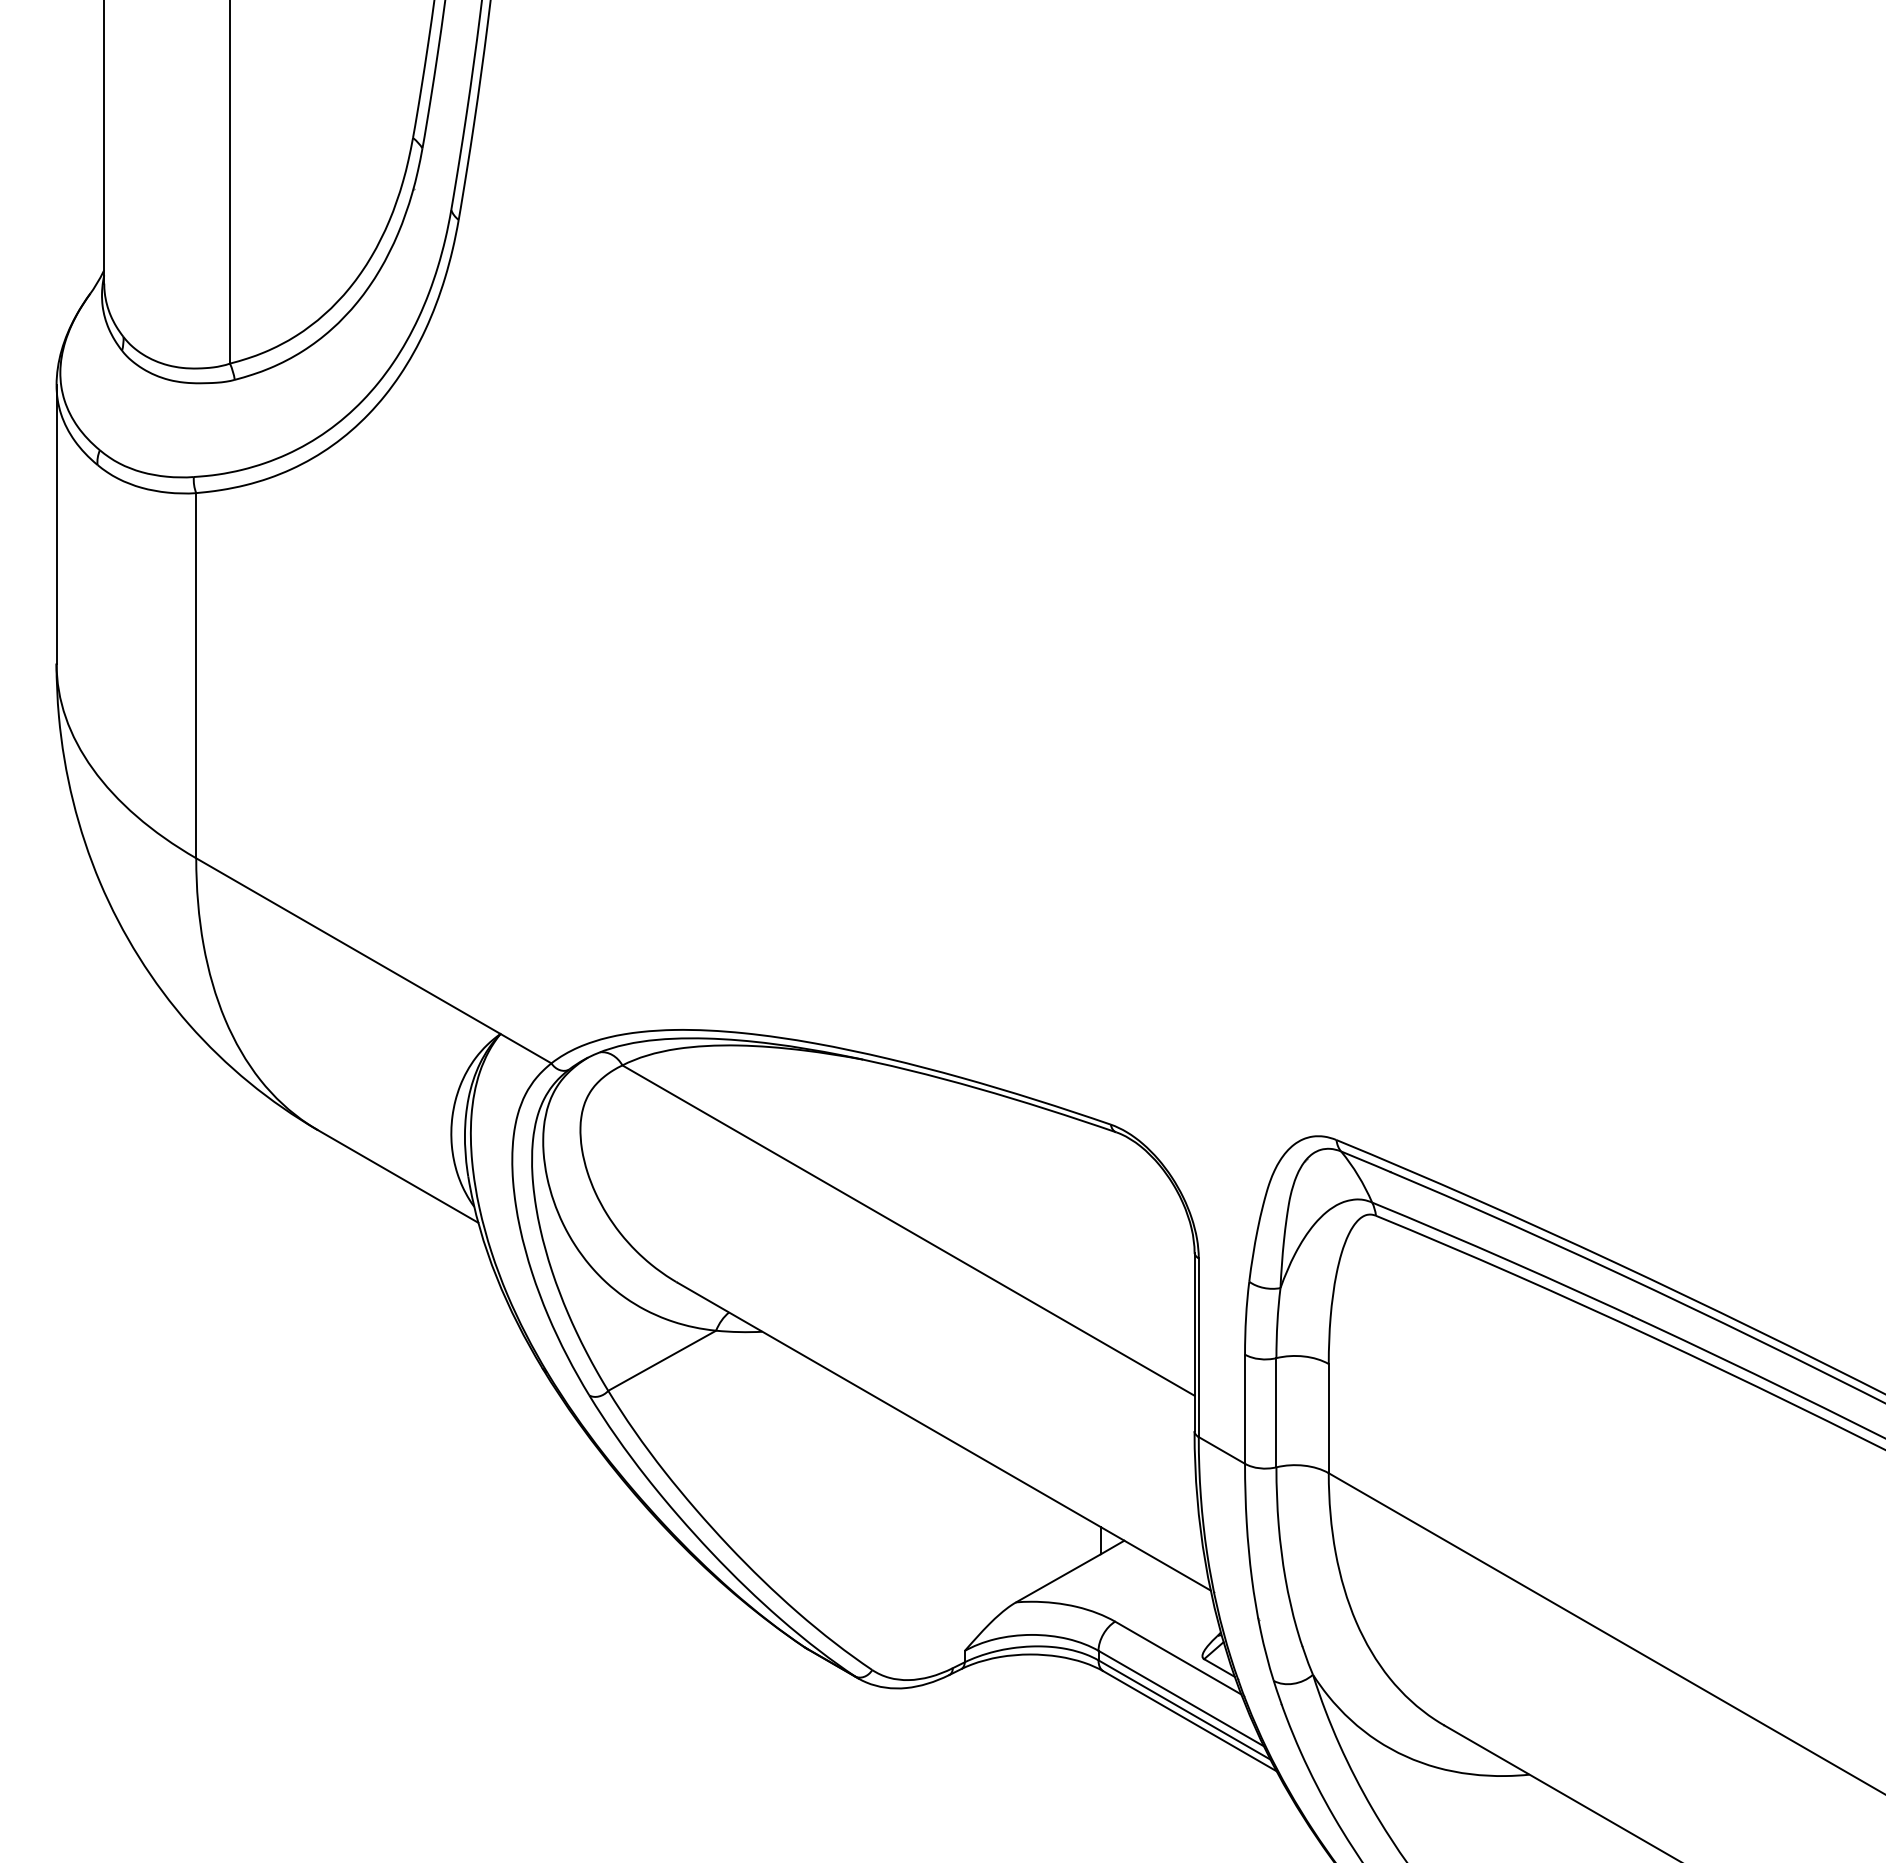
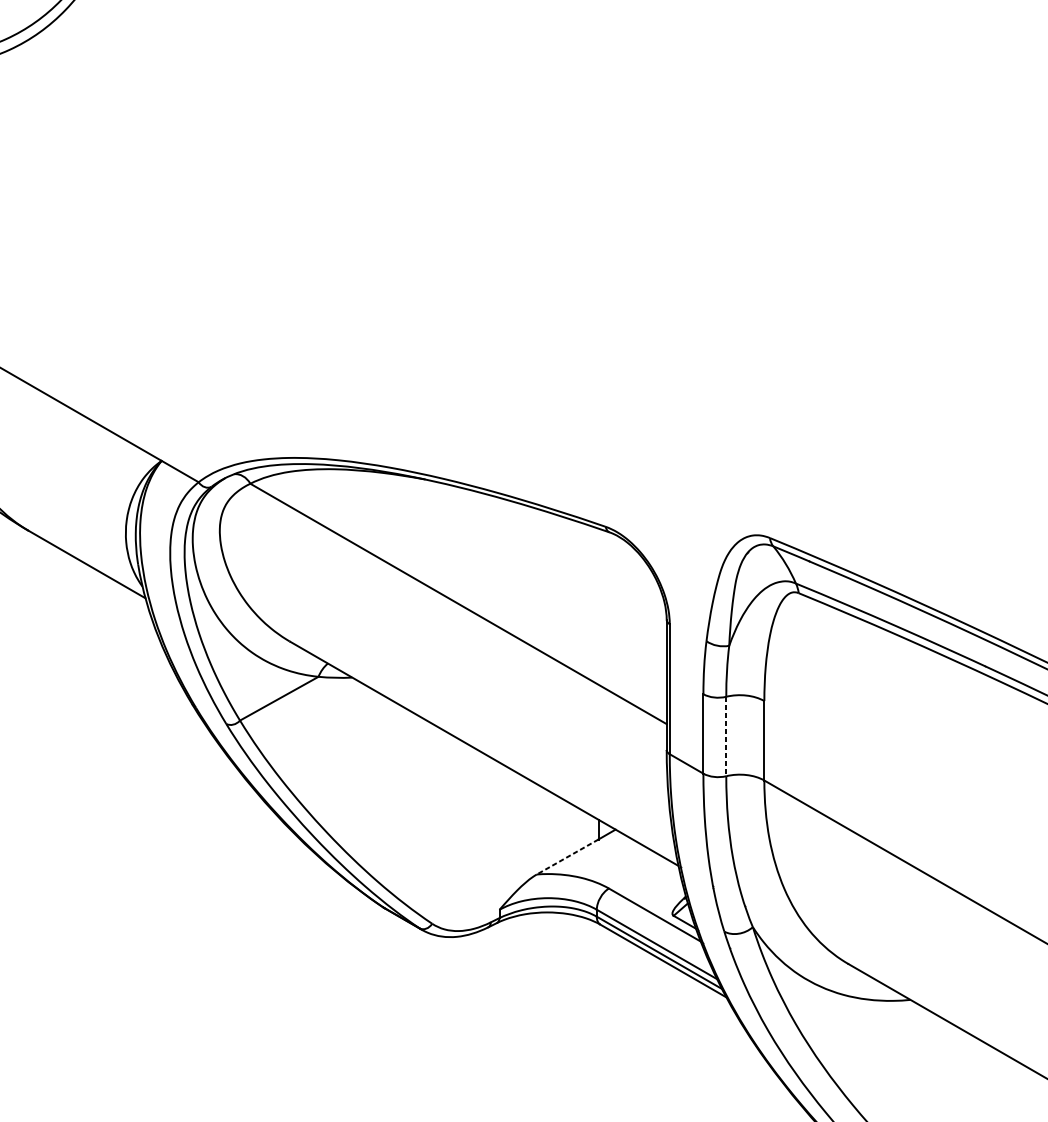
line: (1276, 1412) -> (726, 736), solid -> dashed
line: (1058, 1578) -> (567, 857), solid -> dashed

